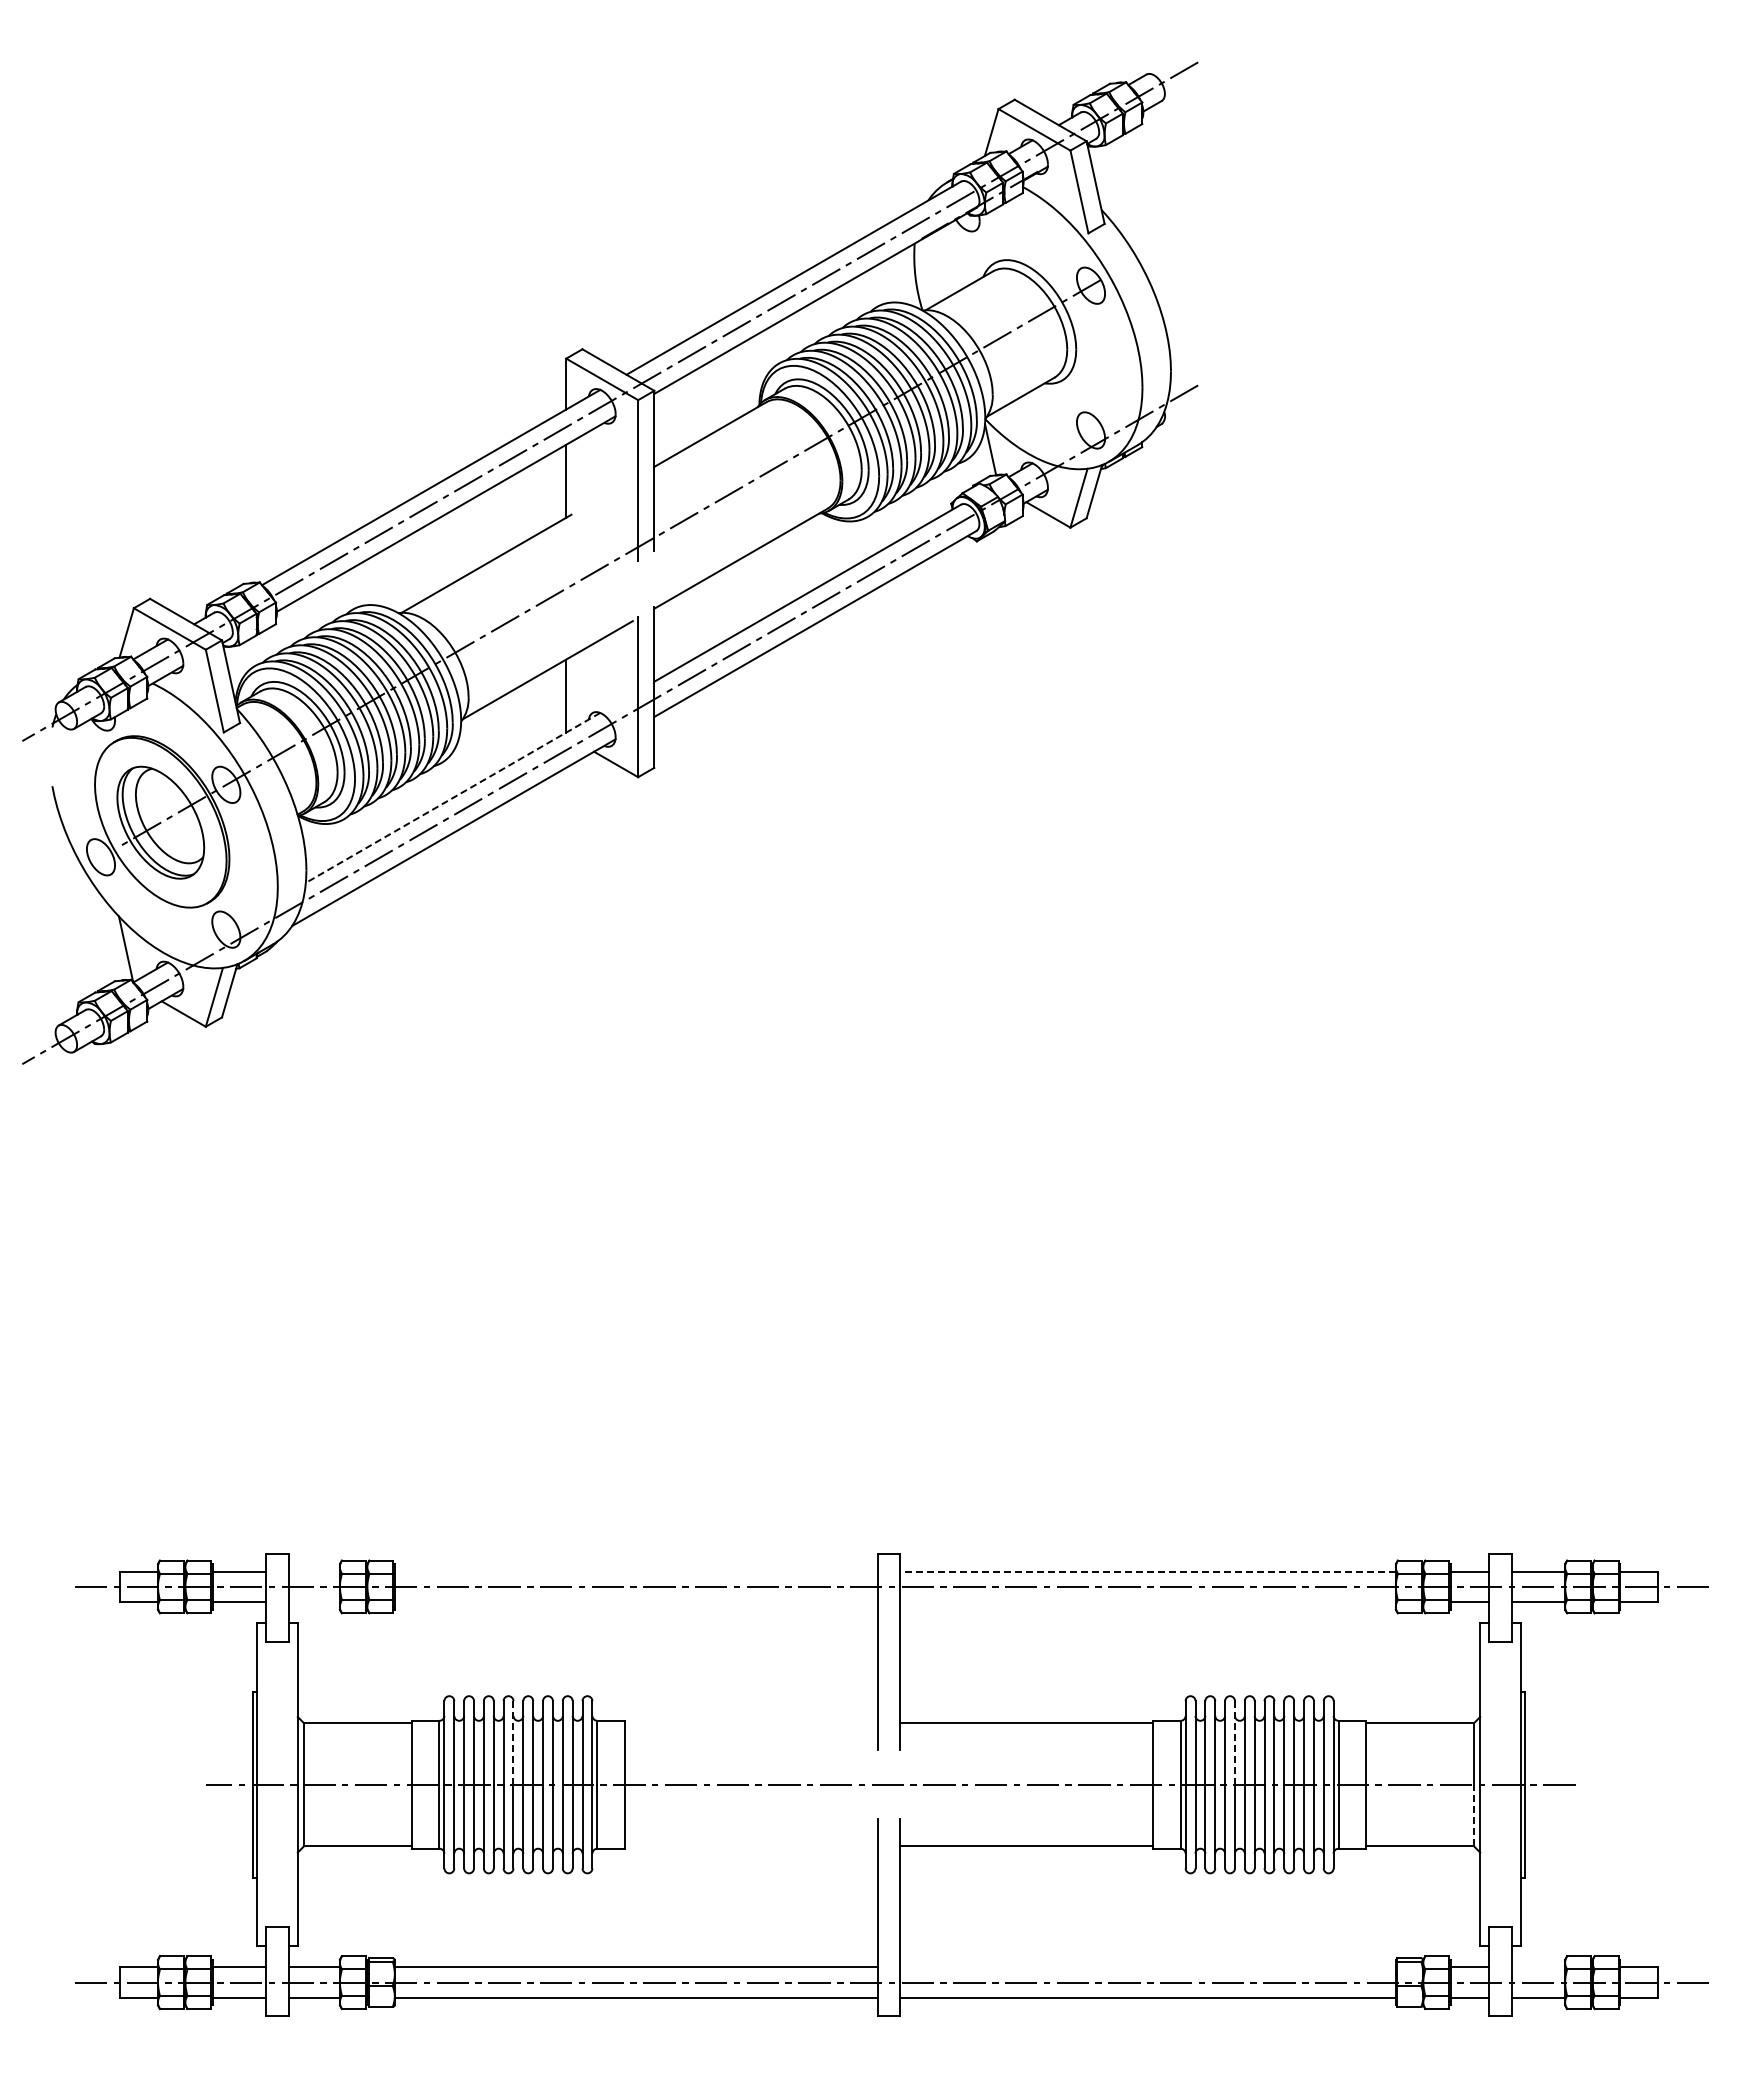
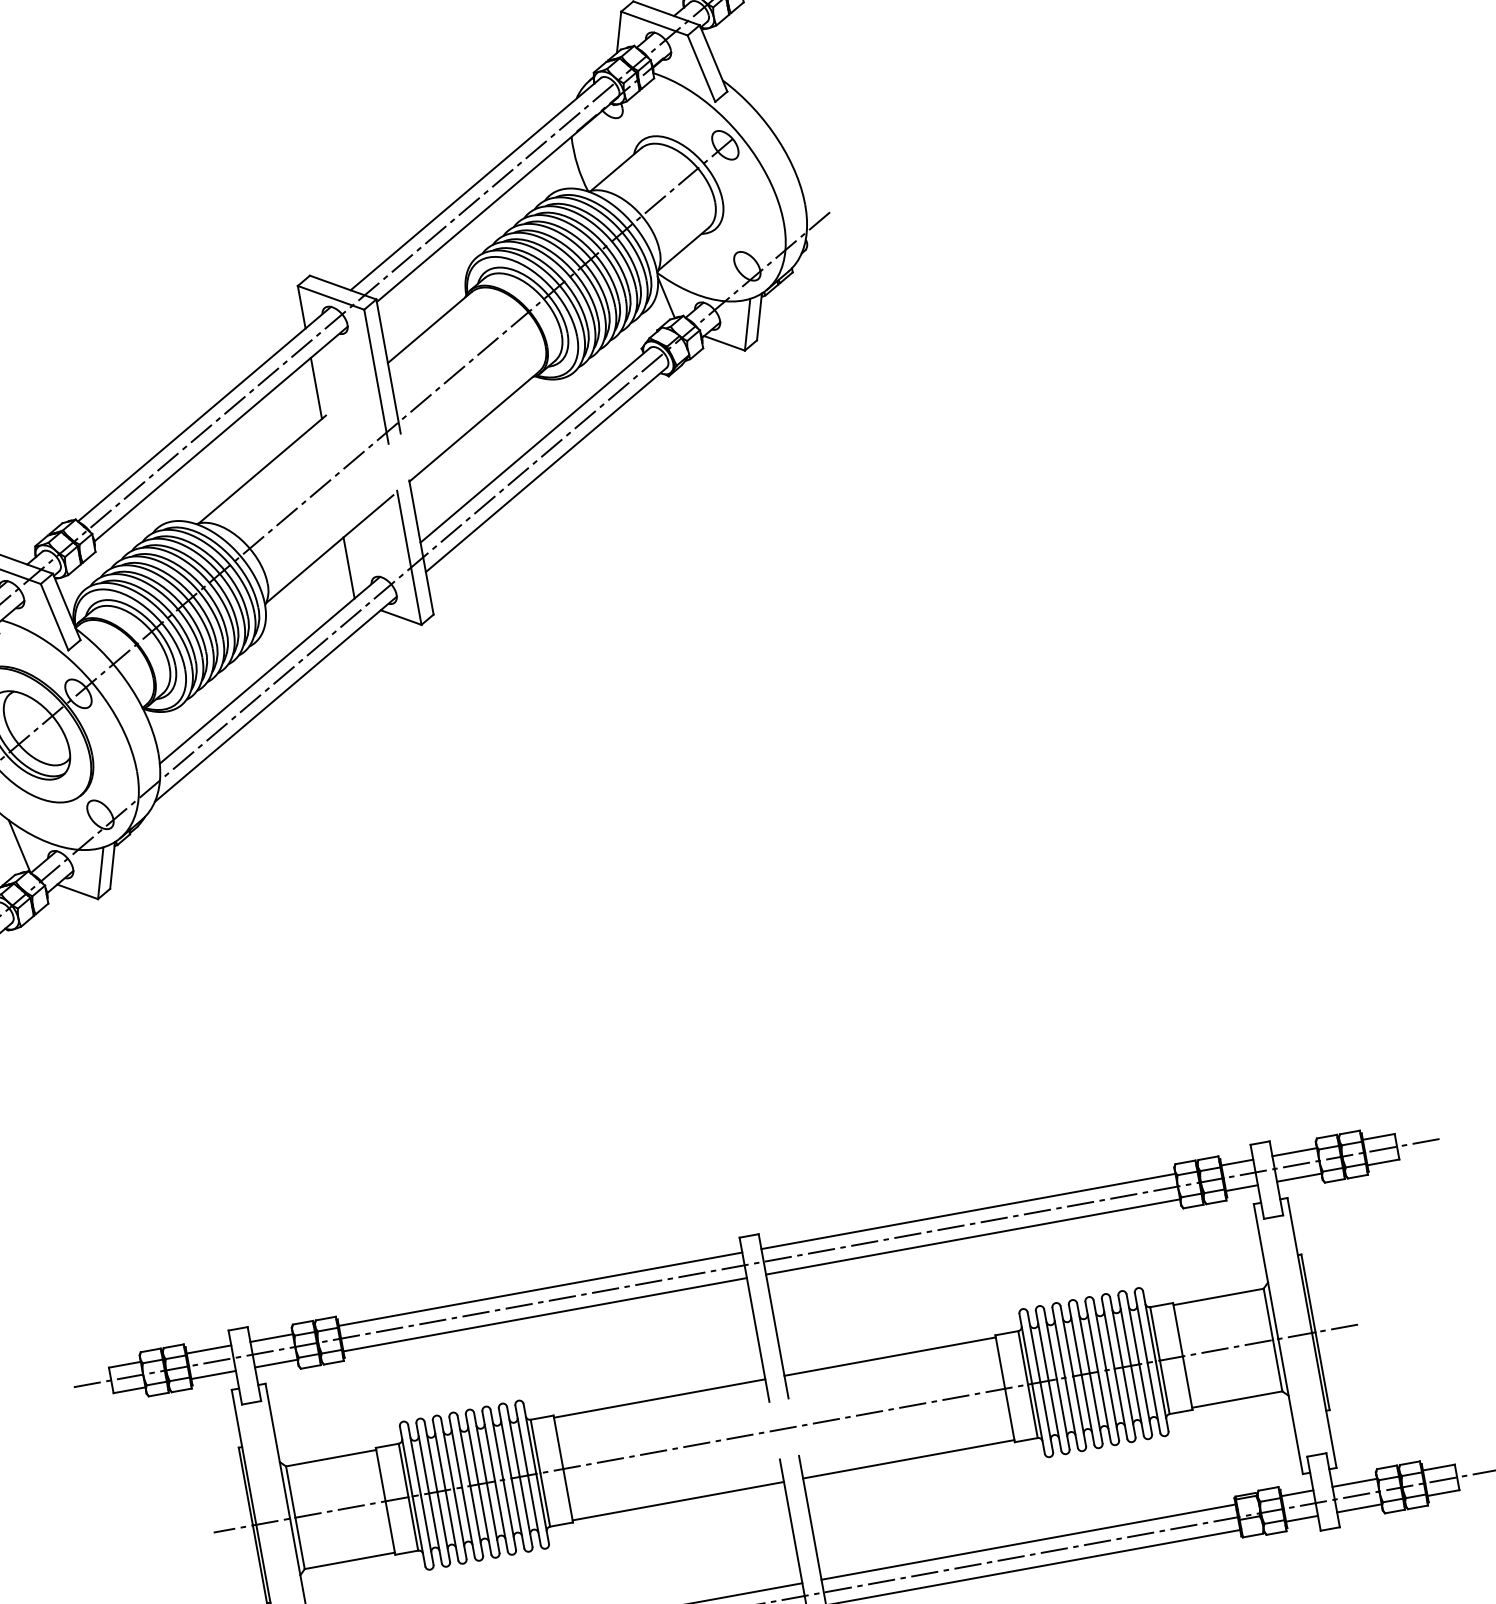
line: (453, 797) -> (270, 669), dashed -> solid
line: (314, 1571) -> (271, 1337), added
line: (635, 1571) -> (539, 1289), added
line: (1148, 1571) -> (968, 1211), dashed -> solid
line: (314, 1602) -> (276, 1363), added
line: (635, 1602) -> (544, 1315), added
line: (1147, 1602) -> (972, 1237), added
line: (750, 1723) -> (659, 1398), added
line: (513, 1742) -> (463, 1450), dashed -> solid
line: (1234, 1742) -> (1066, 1341), dashed -> solid
line: (1473, 1815) -> (1277, 1365), dashed -> solid
line: (750, 1846) -> (677, 1501), added
line: (1147, 1967) -> (1028, 1542), added
line: (1538, 1967) -> (1354, 1482), added

